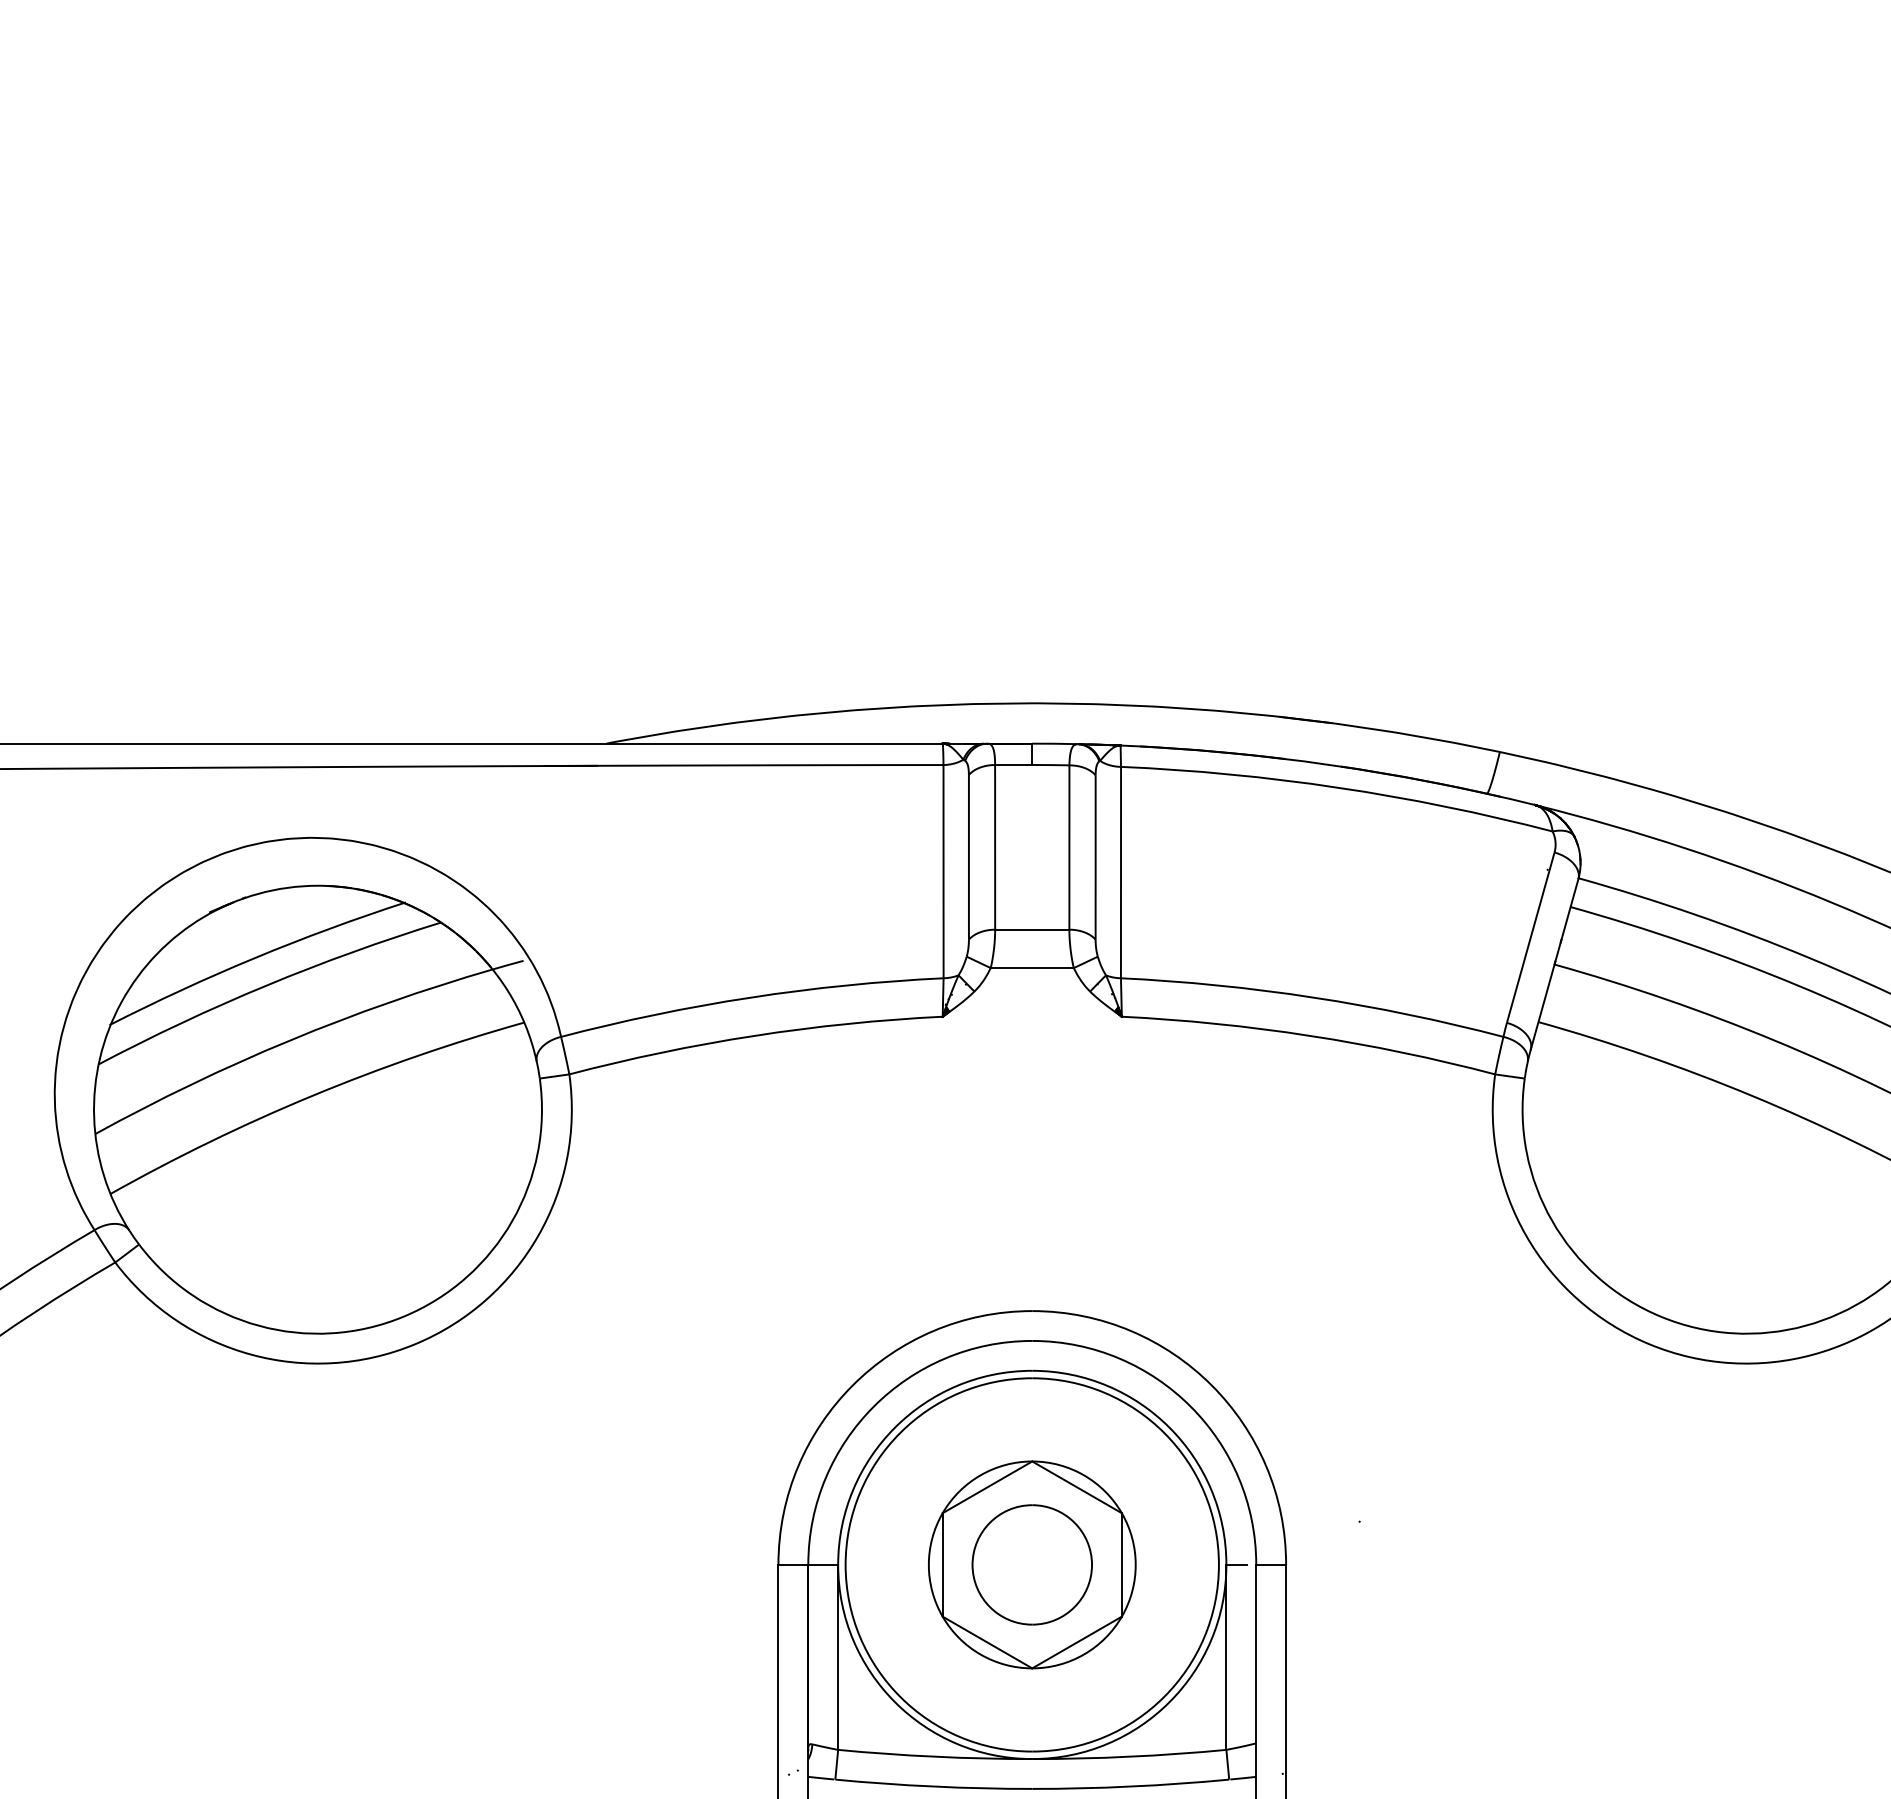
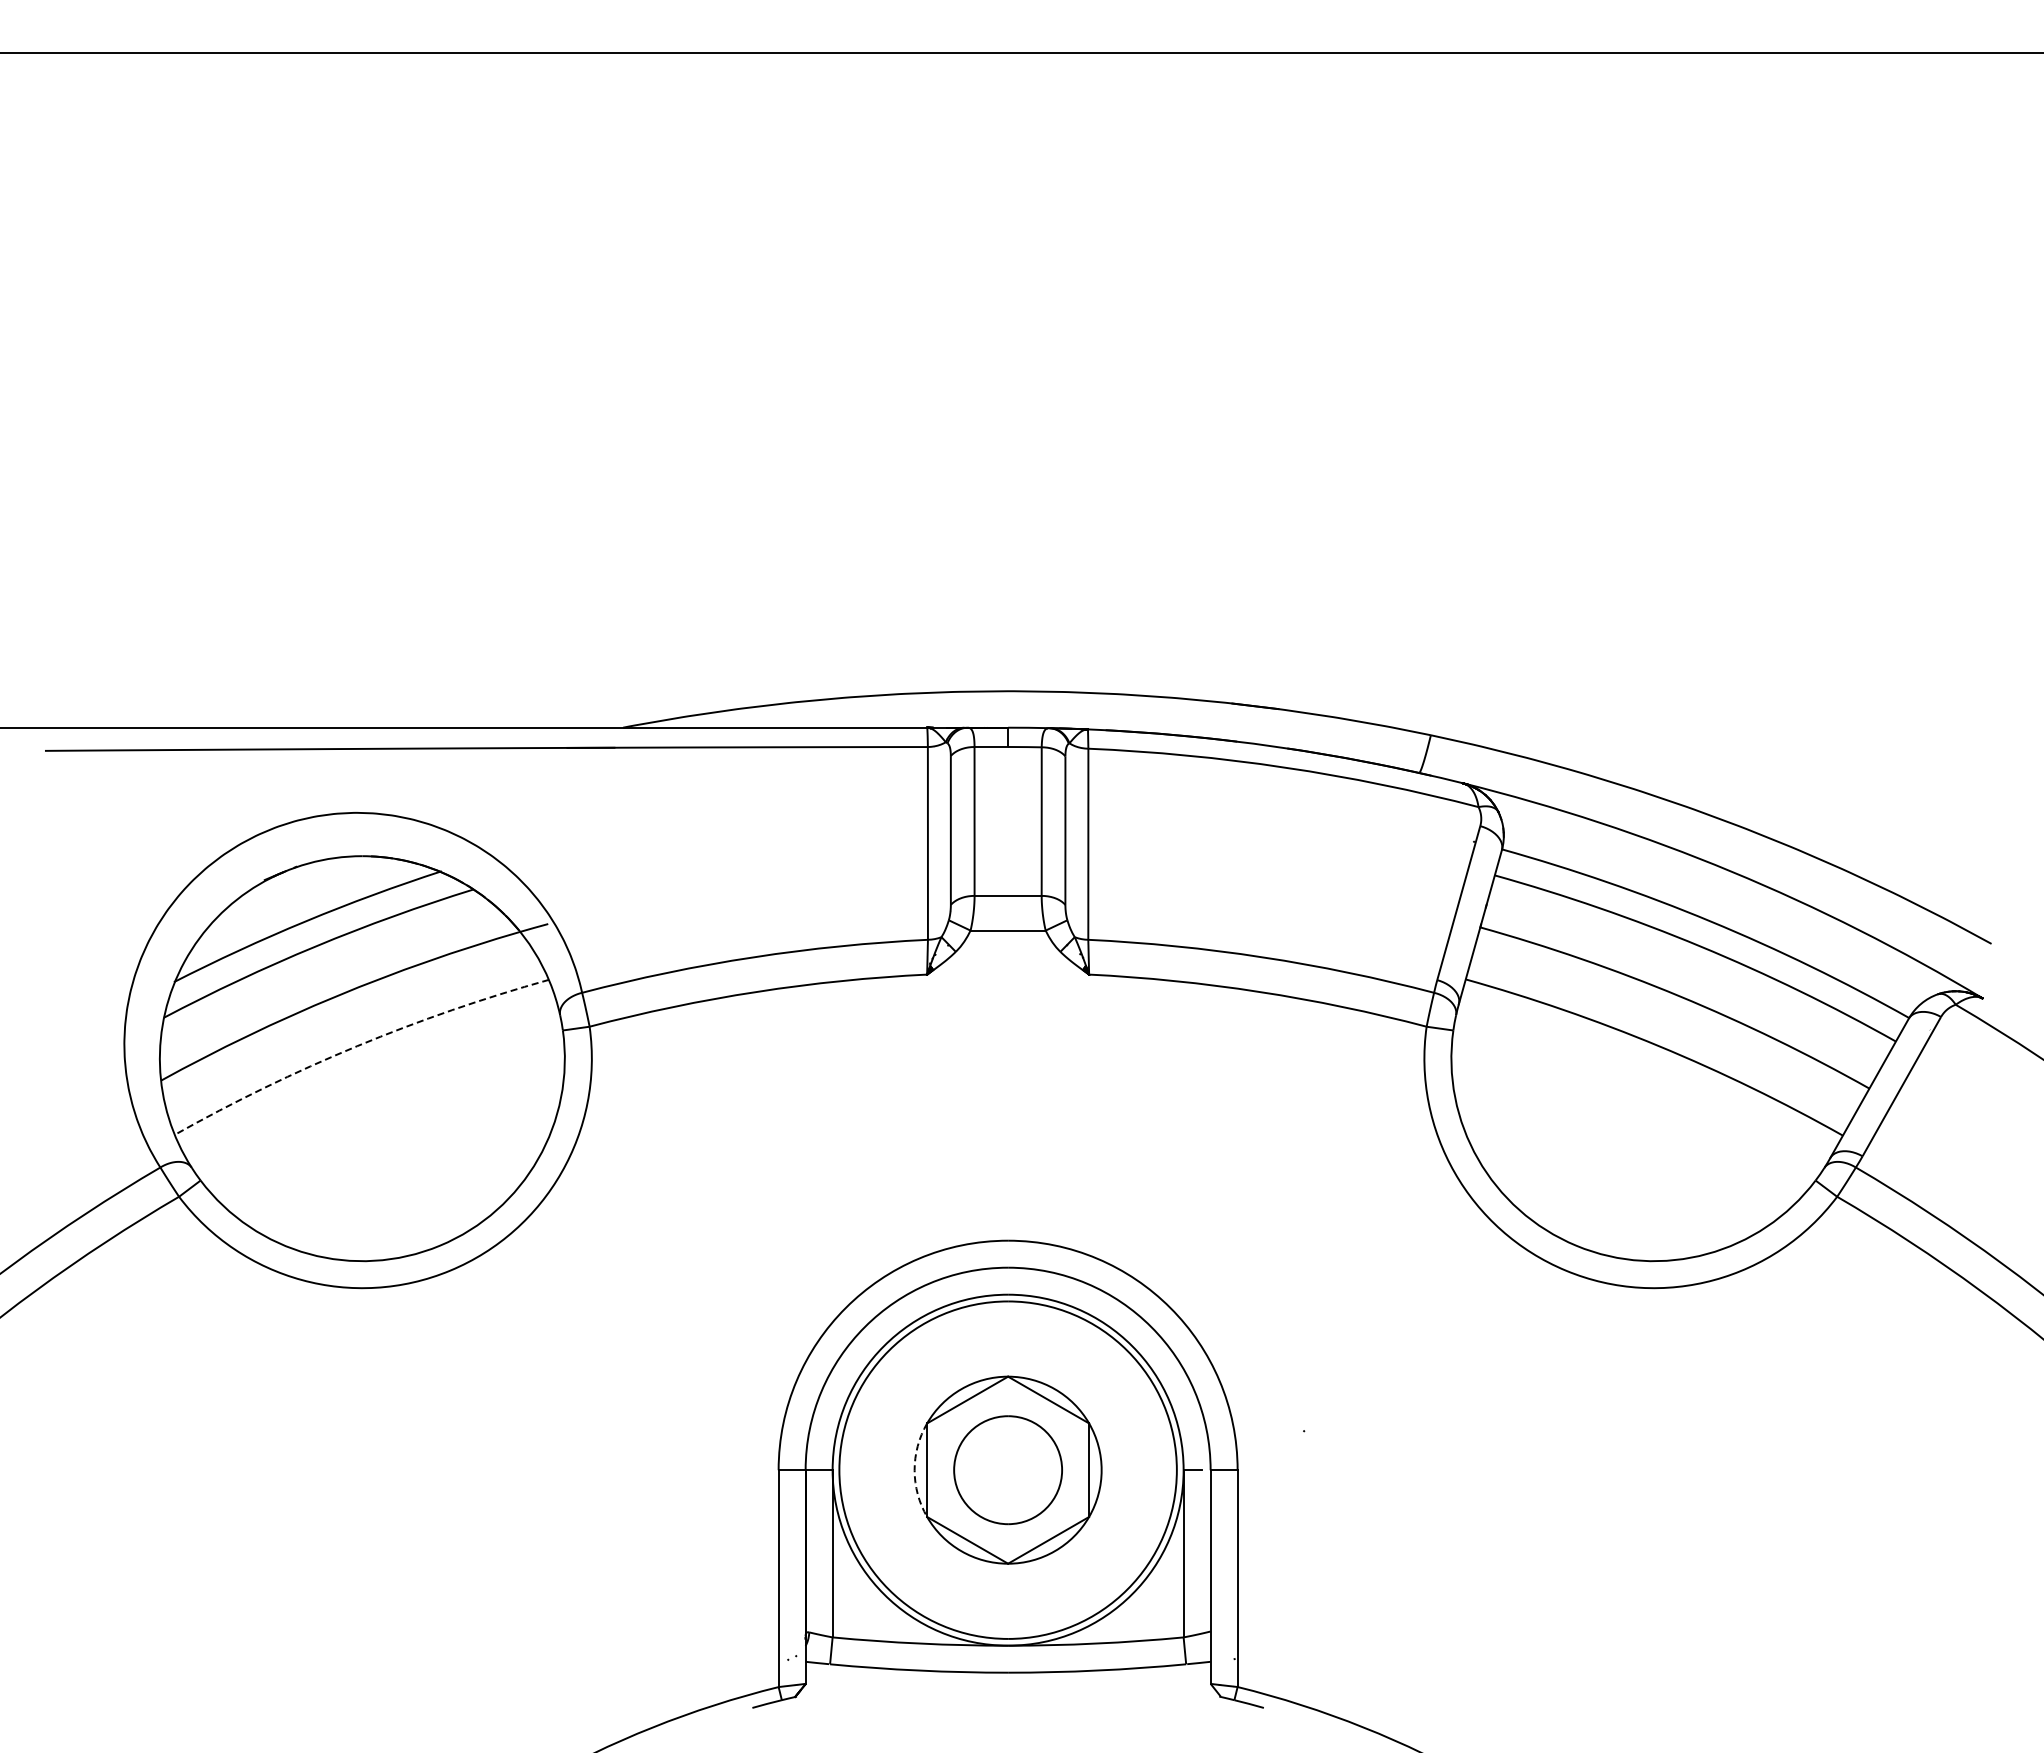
arc: (312, 1096) -> (357, 1046), solid -> dashed
arc: (928, 1565) -> (914, 1470), solid -> dashed

